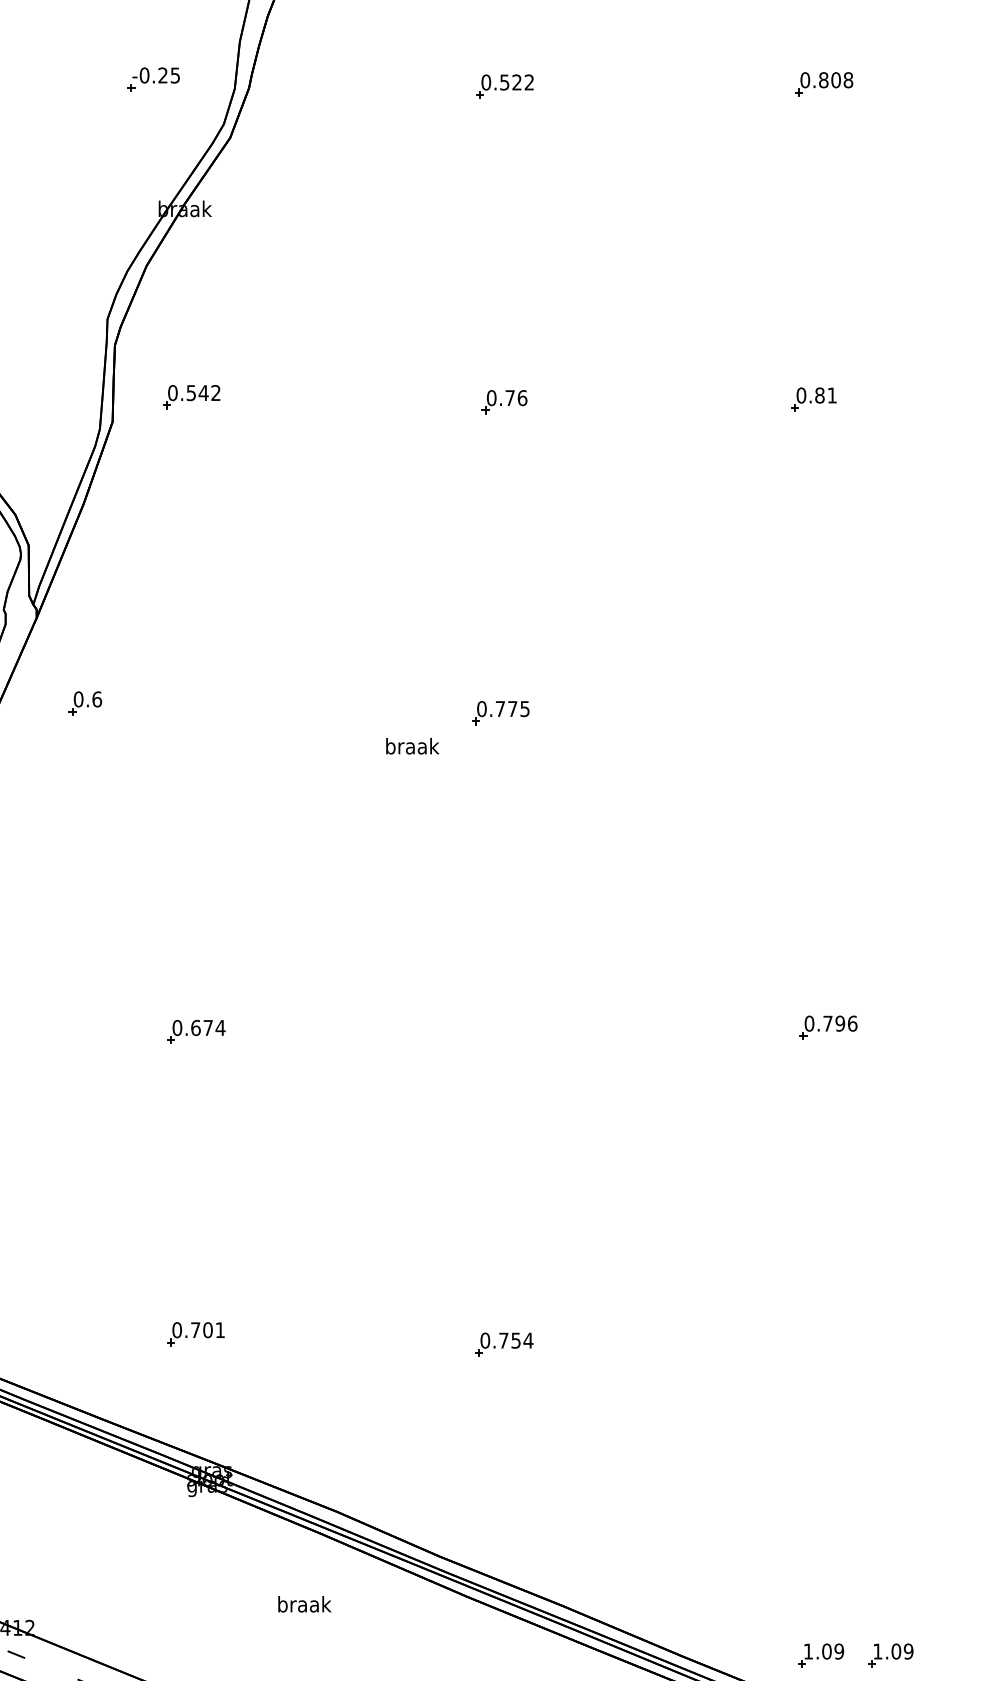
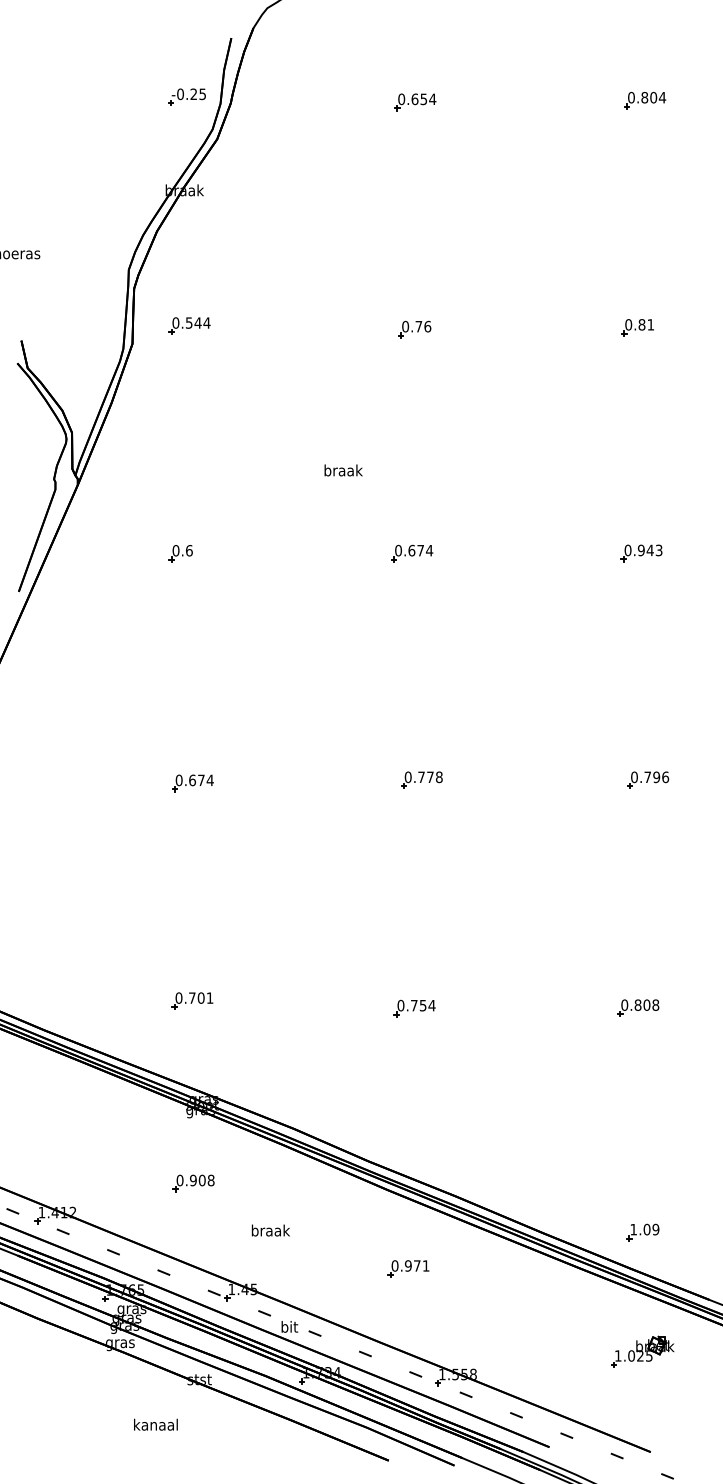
part: (152, 78) -> (186, 96), moved
text: (848, 79) -> (662, 97), 0.808 -> 0.804
text: (516, 82) -> (423, 99), 0.522 -> 0.654
text: (215, 392) -> (206, 322), 0.542 -> 0.544
part: (84, 703) -> (180, 553), moved
text: (512, 708) -> (420, 550), 0.775 -> 0.674
part: (819, 712) -> (641, 553), added
text: (412, 746) -> (343, 470), moved
part: (513, 1026) -> (421, 779), added
part: (815, 1343) -> (638, 1007), added
part: (197, 1587) -> (193, 1183), added
text: (304, 1604) -> (270, 1230), moved
part: (890, 1655) -> (692, 1232), removed

